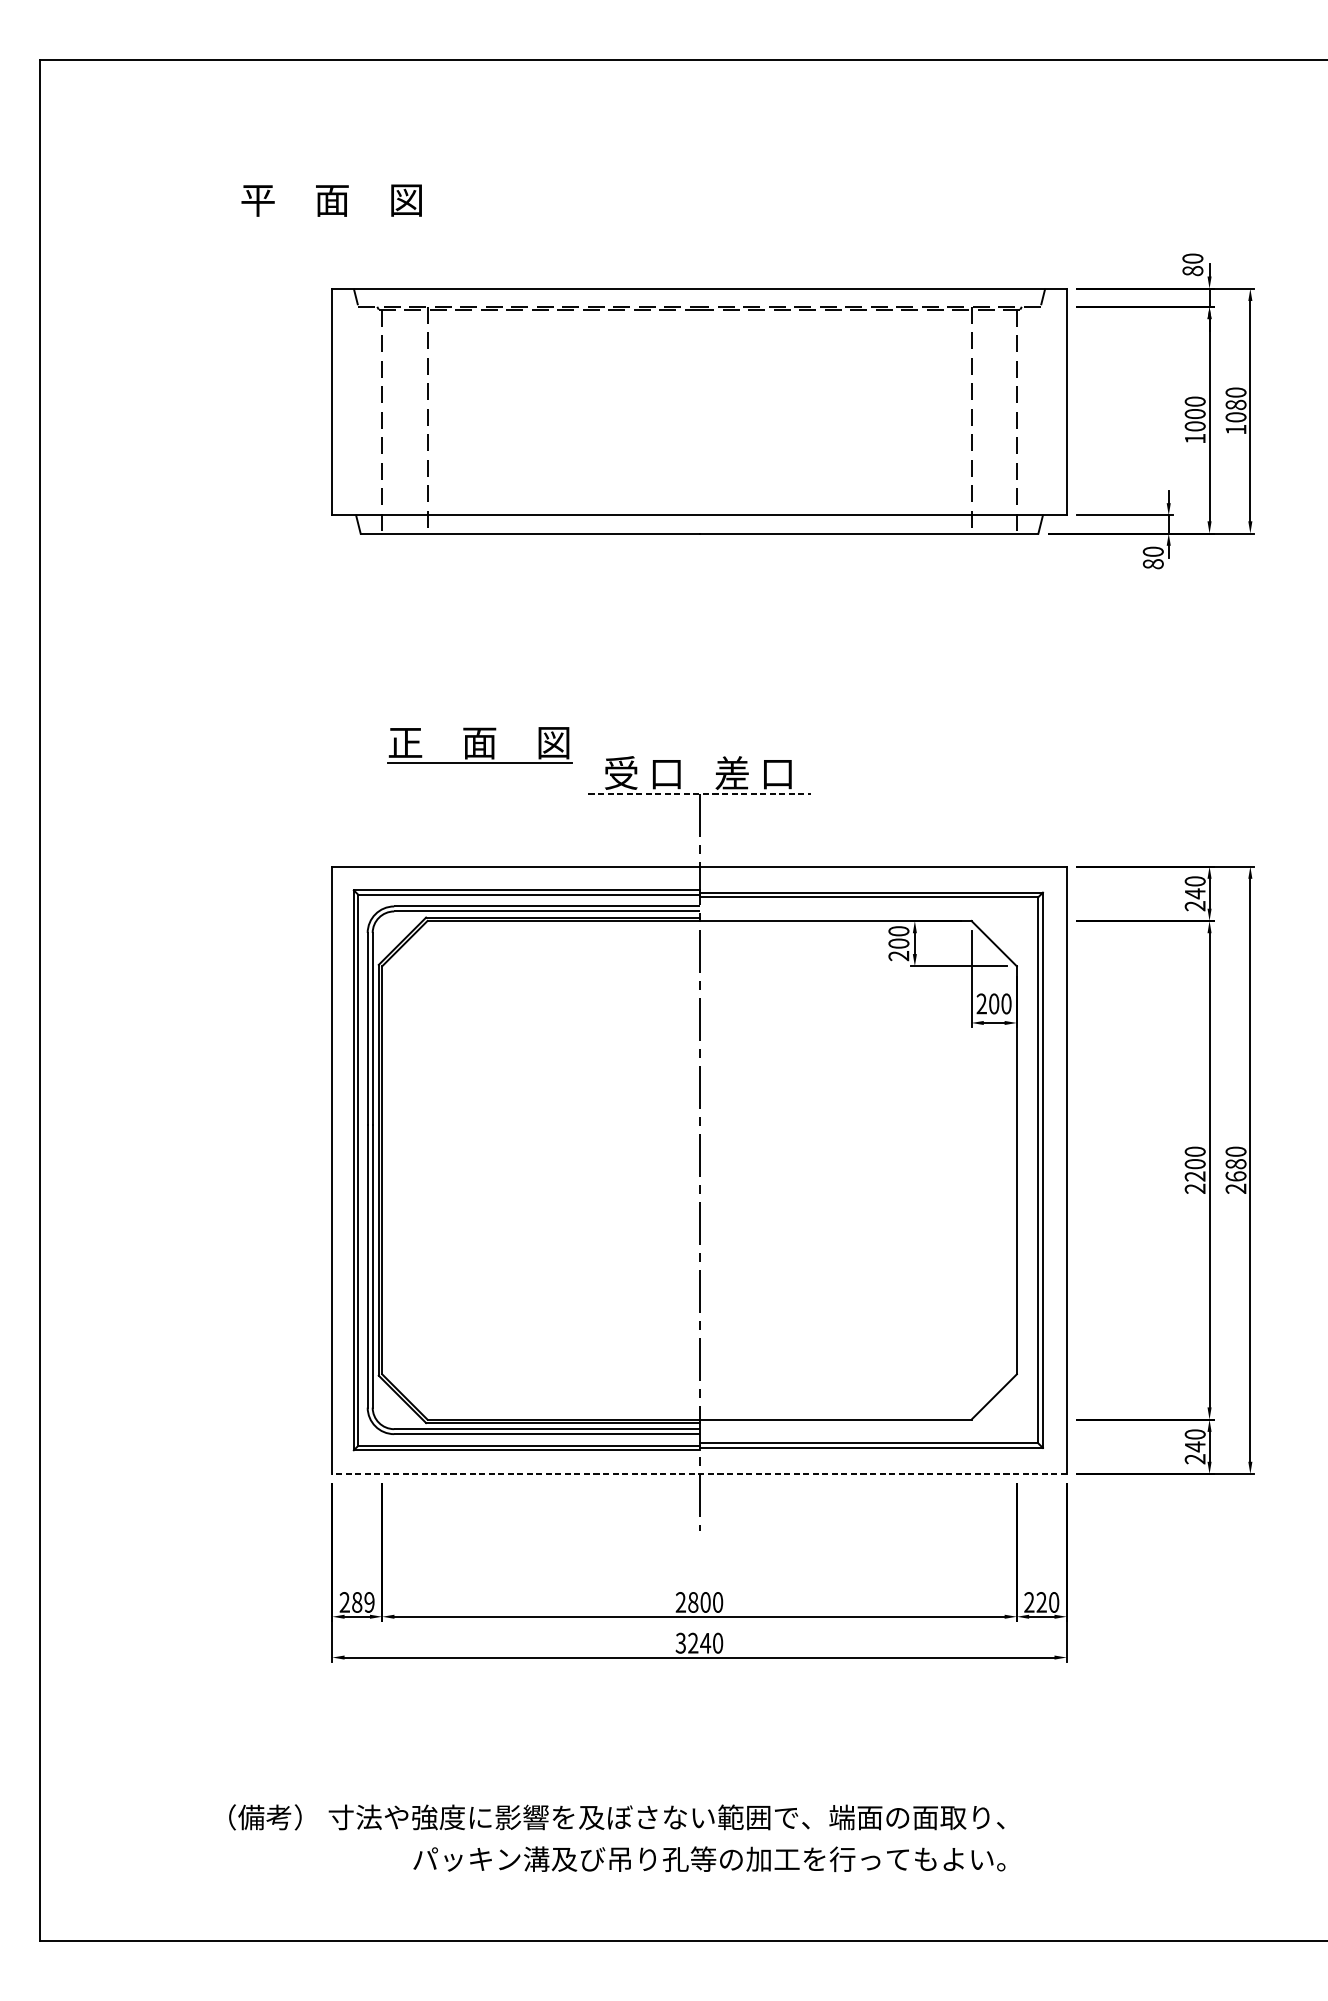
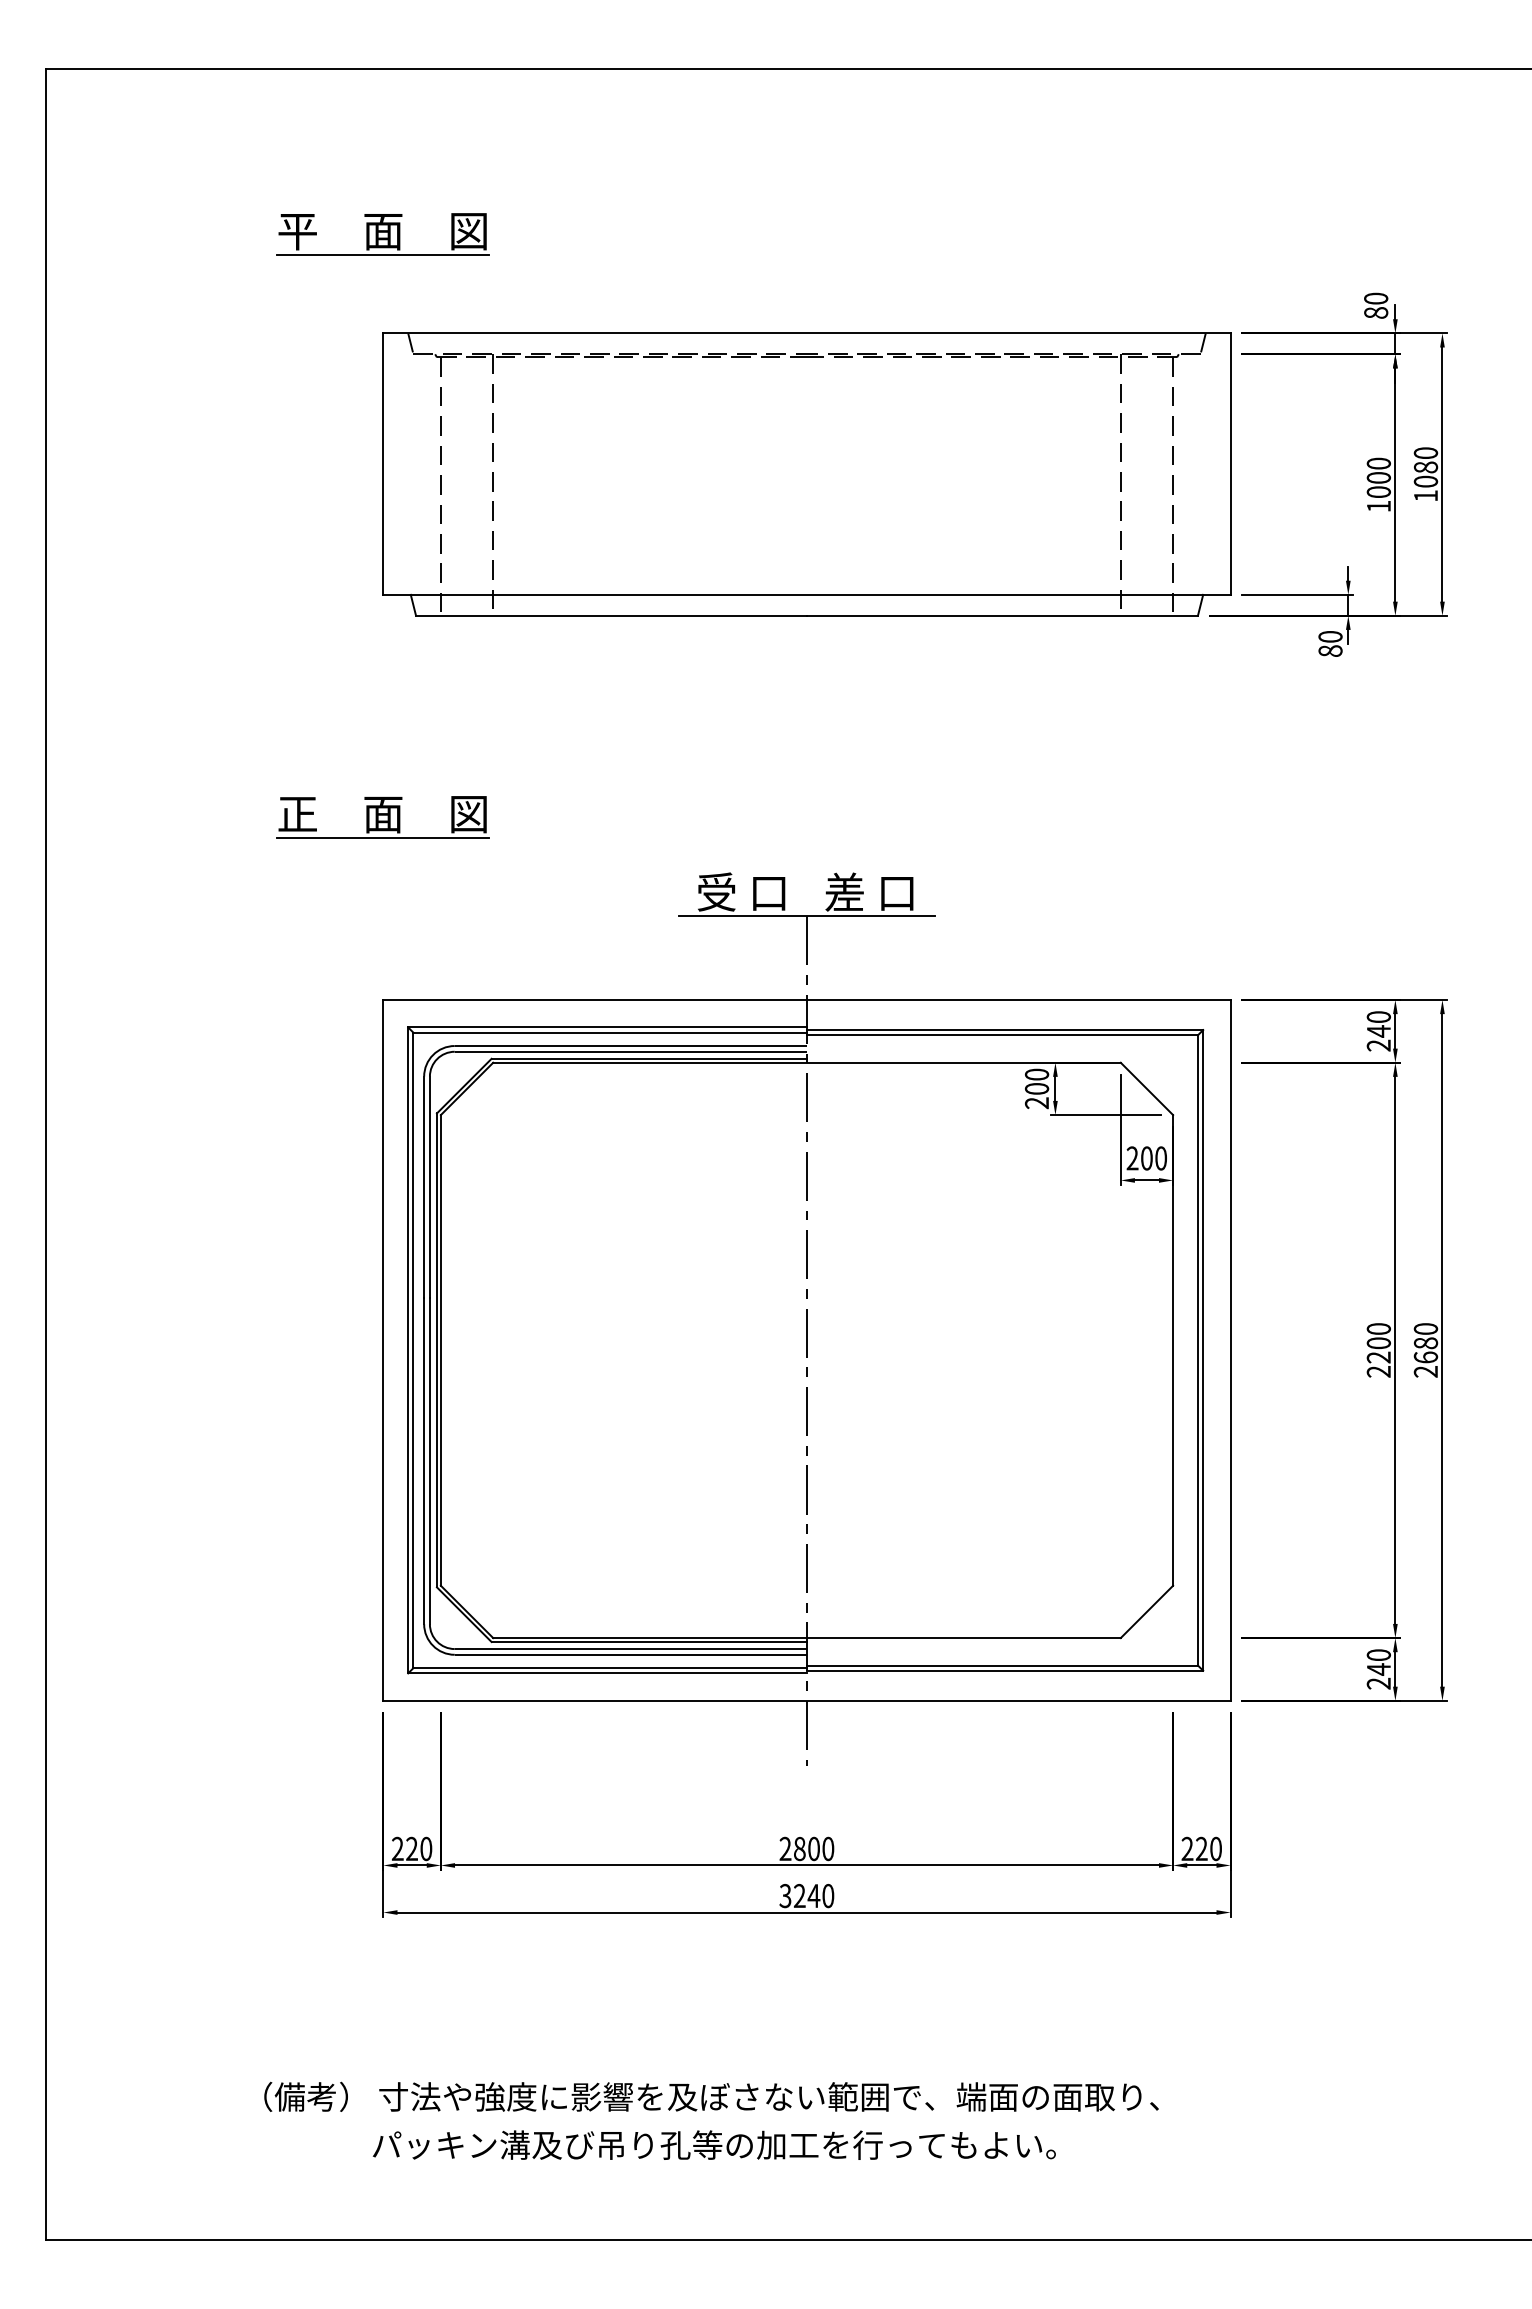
line: (332, 220) -> (383, 254), added
part: (478, 745) -> (382, 817), moved
line: (699, 794) -> (807, 916), dashed -> solid
line: (699, 1473) -> (807, 1700), dashed -> solid
text: (363, 1602) -> (419, 1848), 289 -> 220
text: (708, 1858) -> (713, 2144), moved

